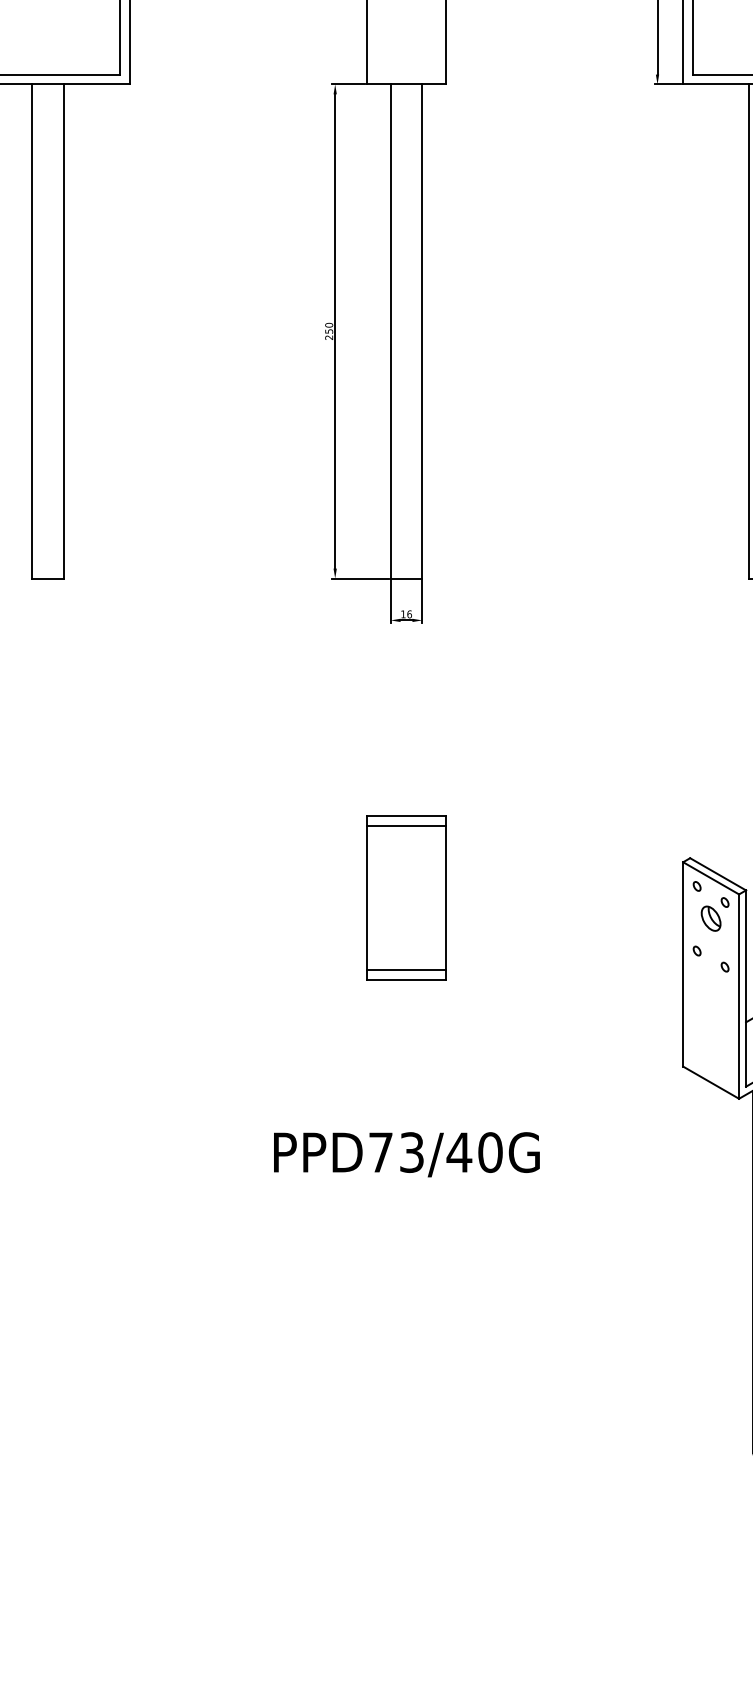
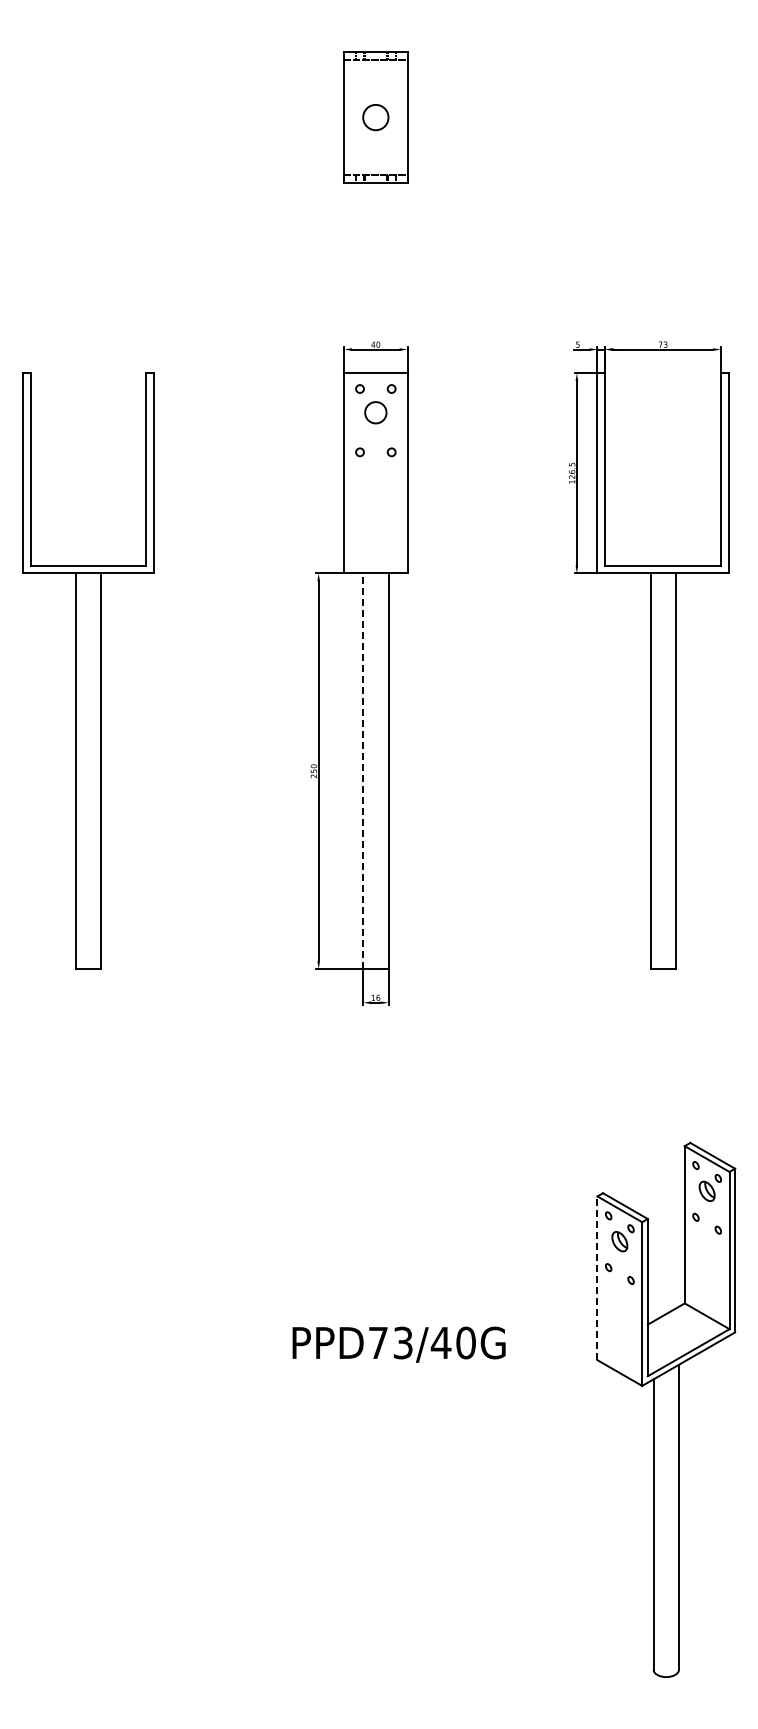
line: (391, 331) -> (363, 771), solid -> dashed
part: (406, 897) -> (375, 1224), removed
line: (683, 964) -> (597, 1278), solid -> dashed
text: (406, 1154) -> (398, 1344), moved

